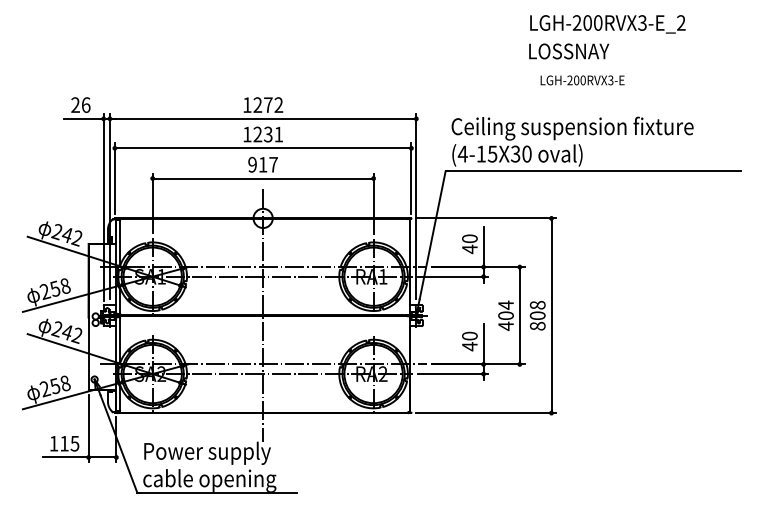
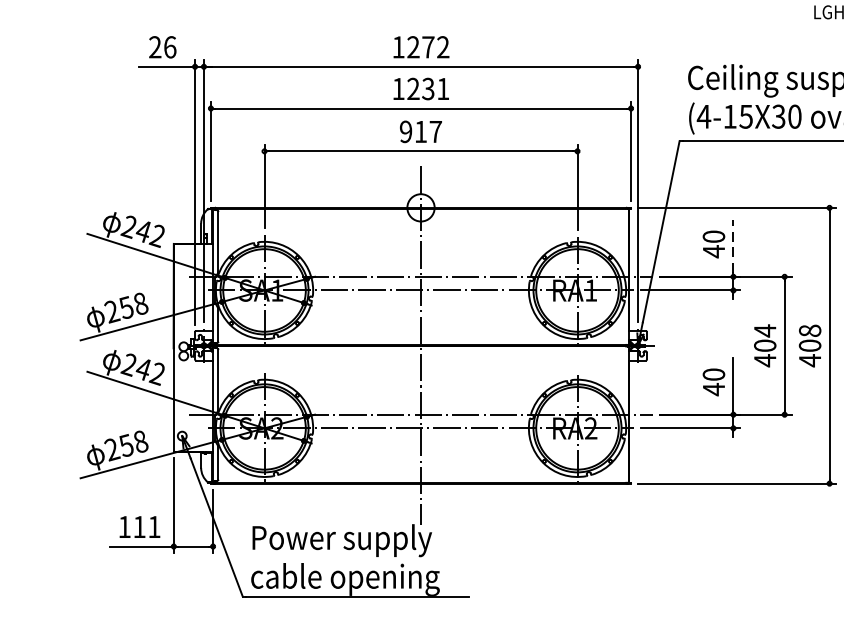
line: (483, 245) -> (733, 246), solid -> dashed
text: (537, 326) -> (809, 360), 808 -> 408
text: (74, 443) -> (153, 526), 115 -> 111

